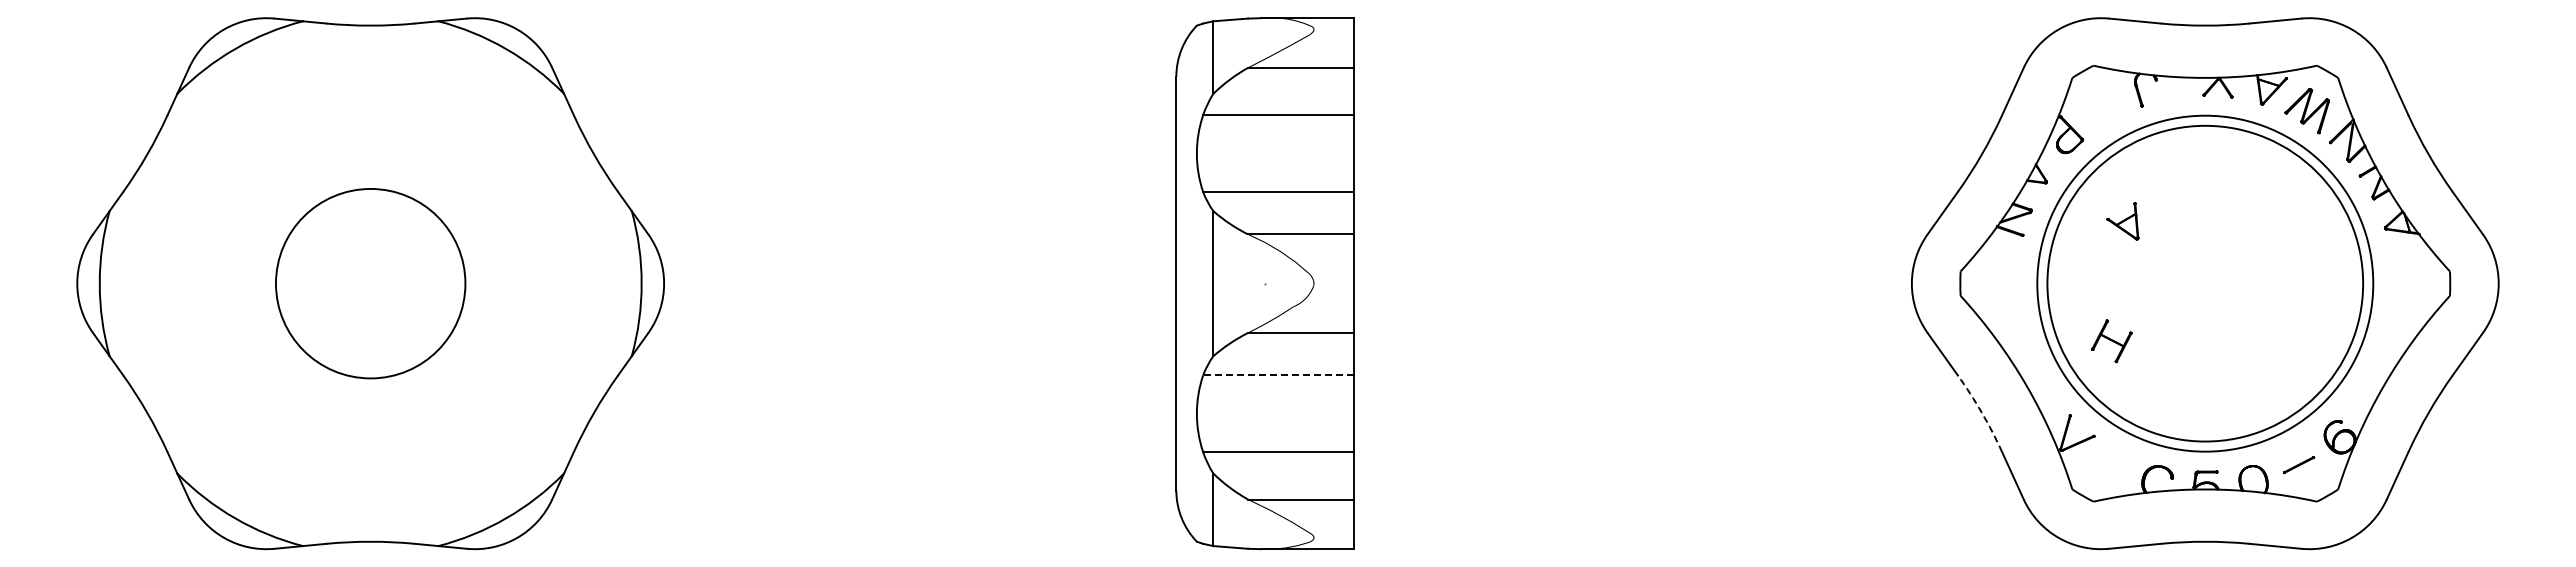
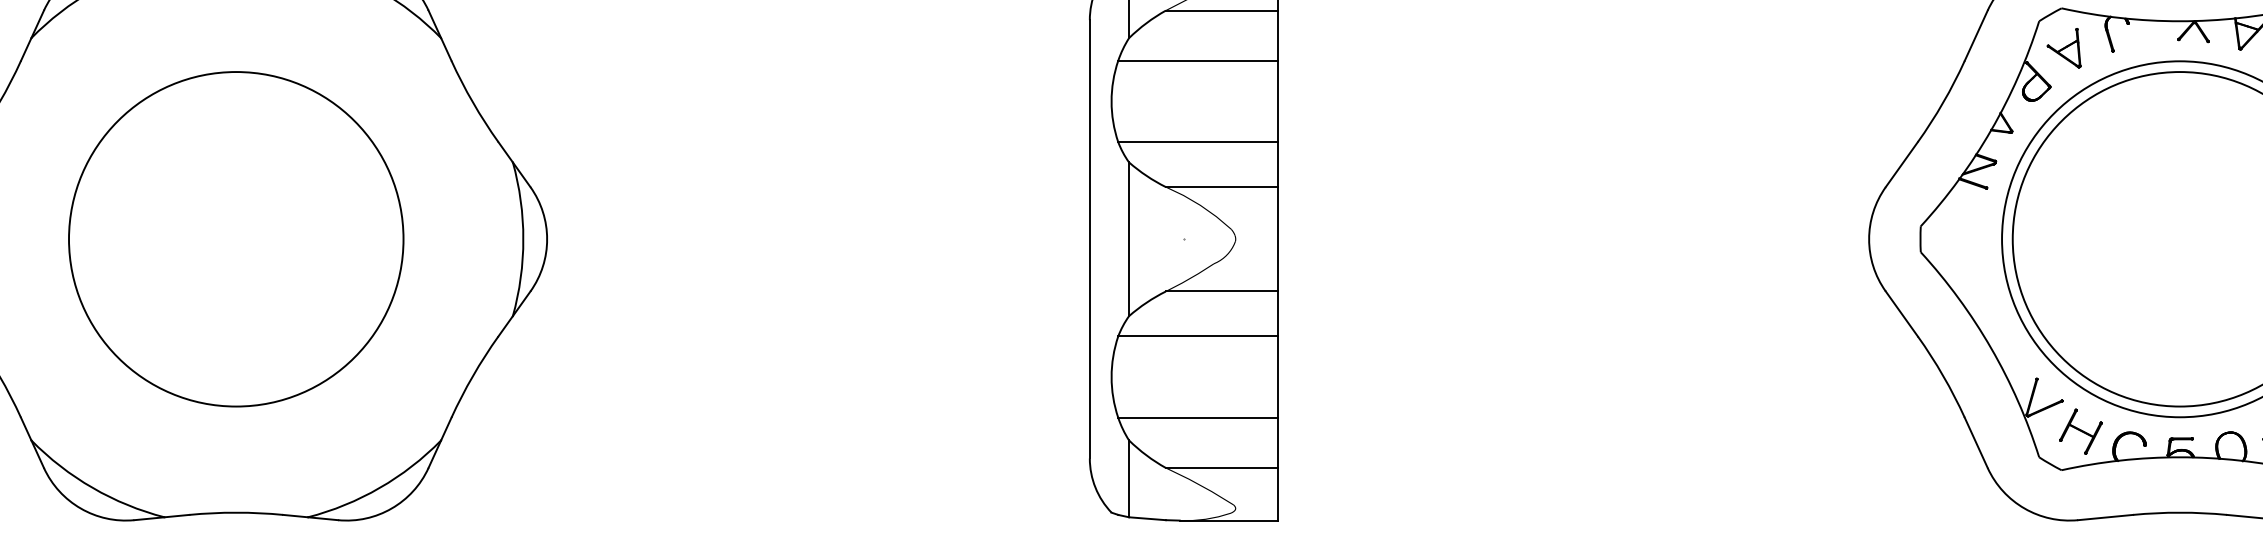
part: (2122, 221) -> (2063, 48), moved
circle: (370, 283) -> (236, 239), size x1.67
part: (2111, 341) -> (2080, 431), moved
line: (1277, 375) -> (1197, 336), dashed -> solid
arc: (1981, 412) -> (1942, 375), dashed -> solid

